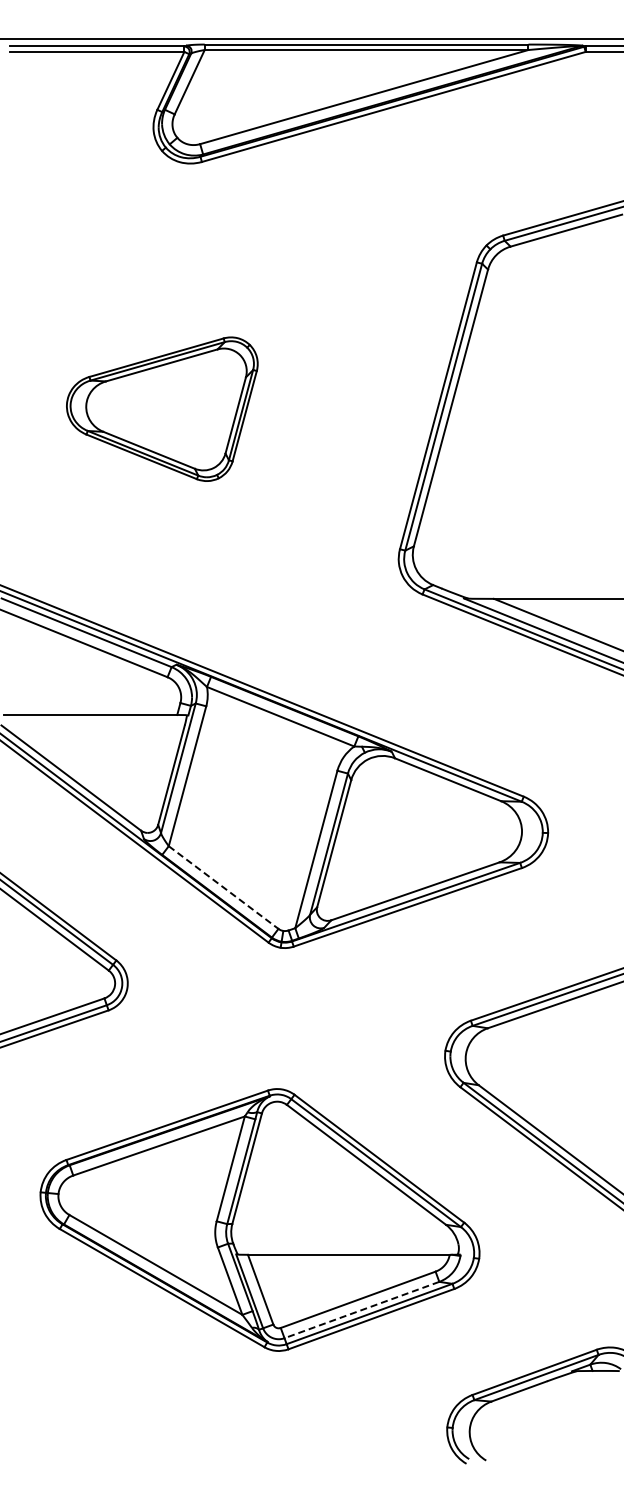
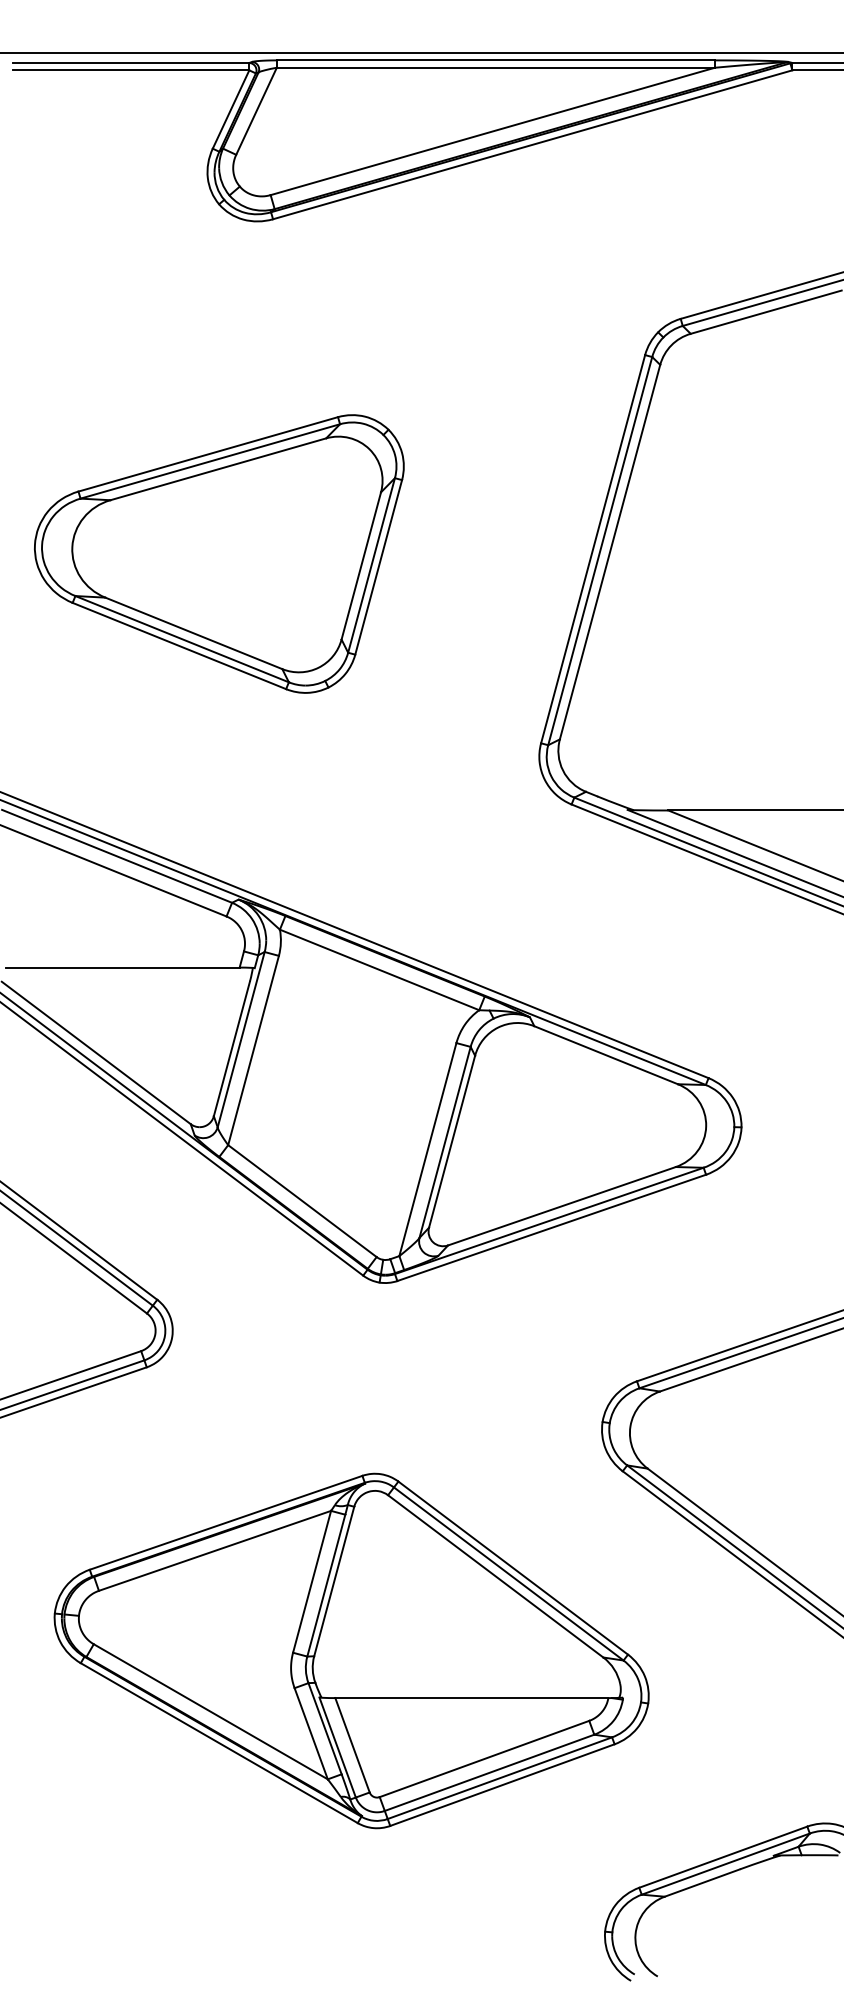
part: (162, 408) -> (219, 552), size x1.43
line: (223, 887) -> (302, 1201), dashed -> solid
line: (361, 1310) -> (488, 1773), dashed -> solid

